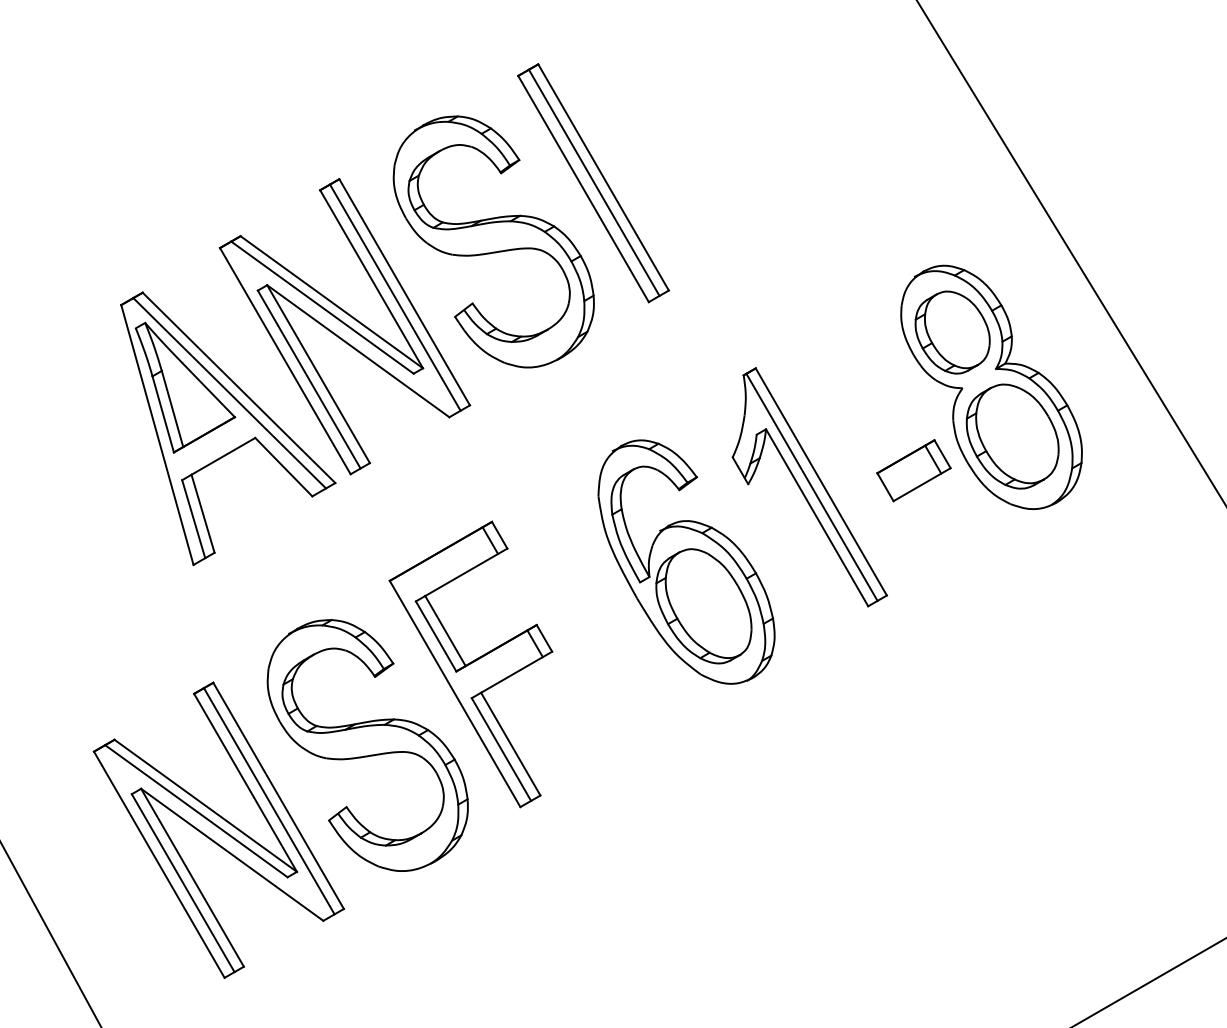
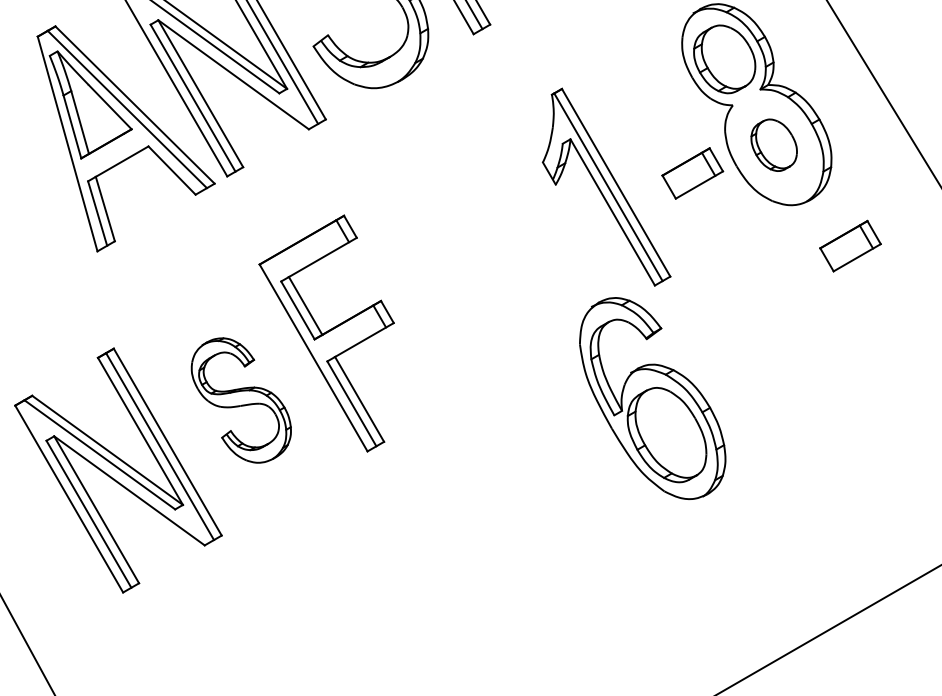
part: (1012, 436) -> (774, 145), size x0.6
part: (1104, 558) -> (850, 246), added
part: (686, 561) -> (652, 398), moved
part: (367, 745) -> (241, 400), size x0.6

